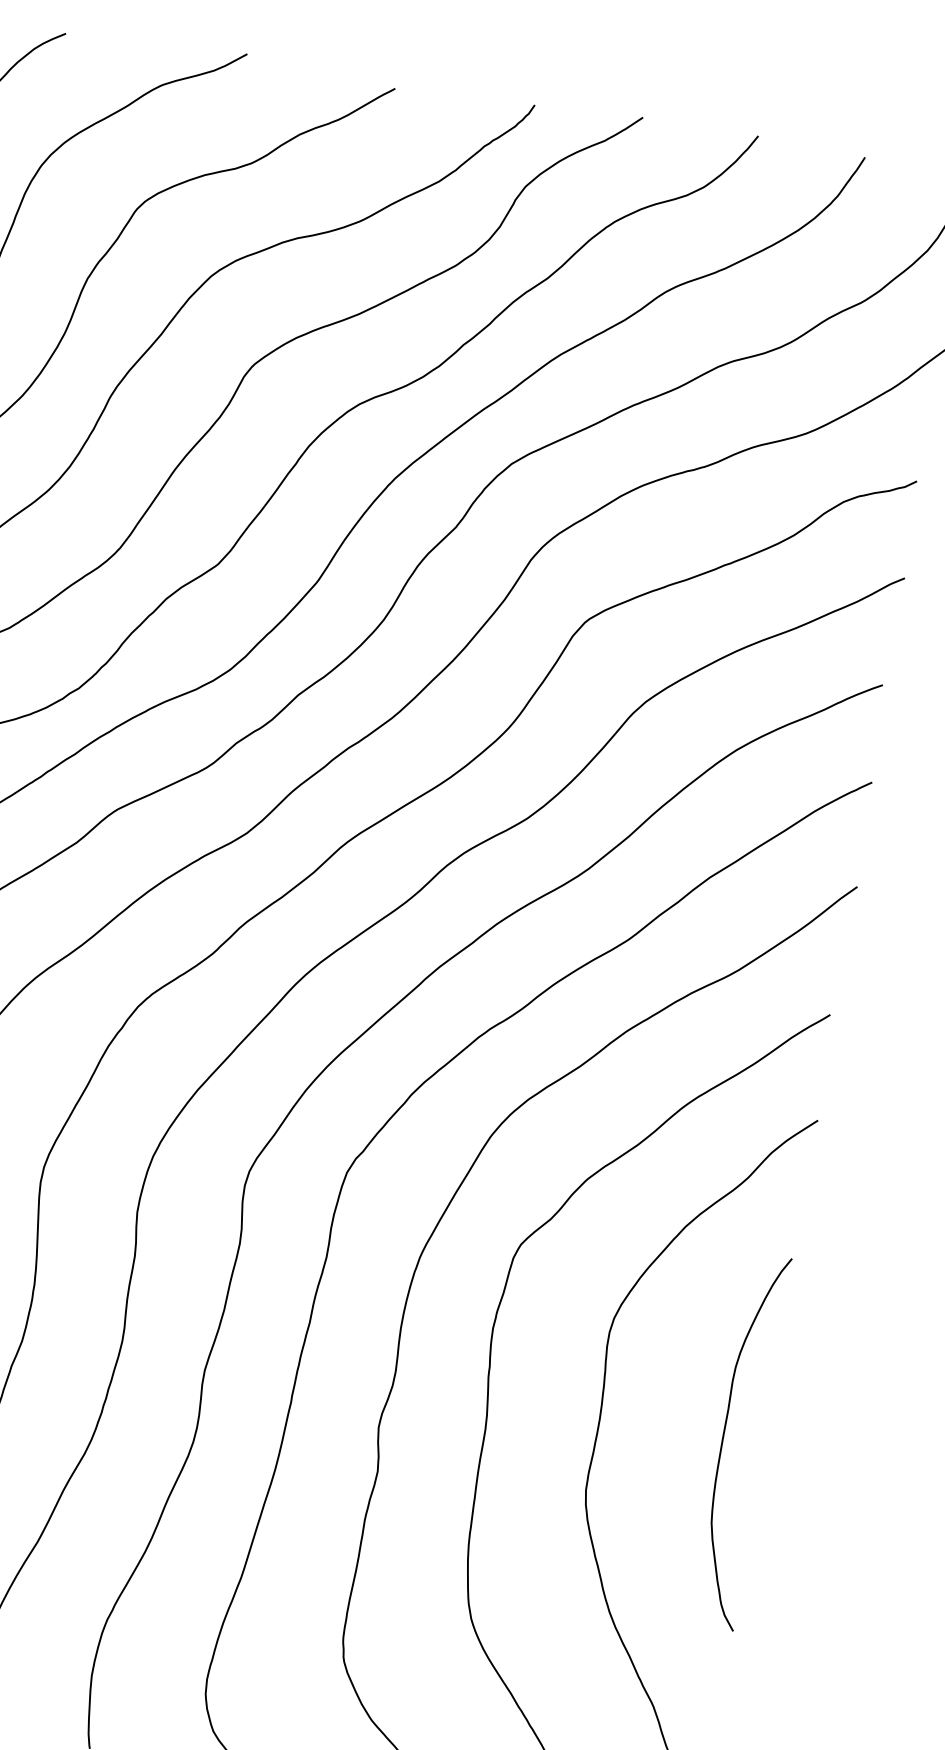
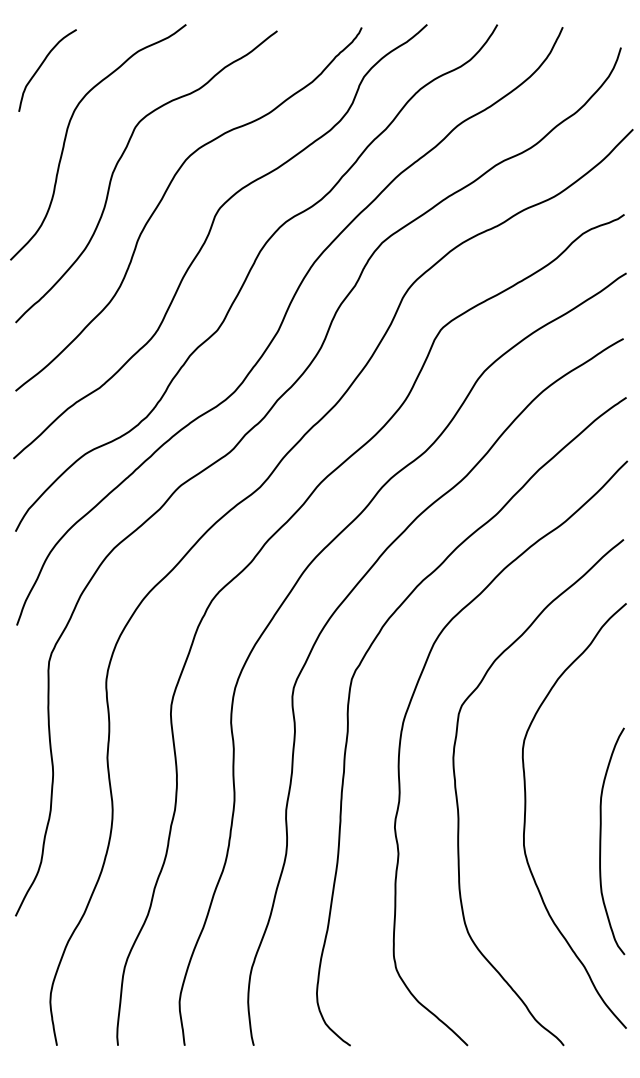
curve: (724, 1439) -> (601, 841), moved

